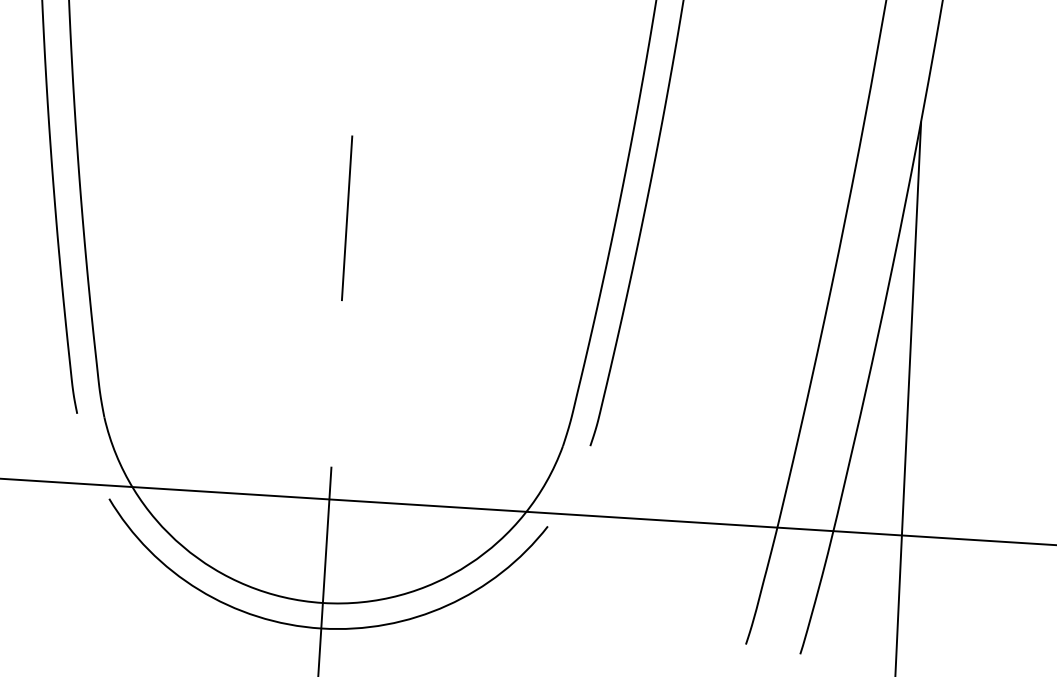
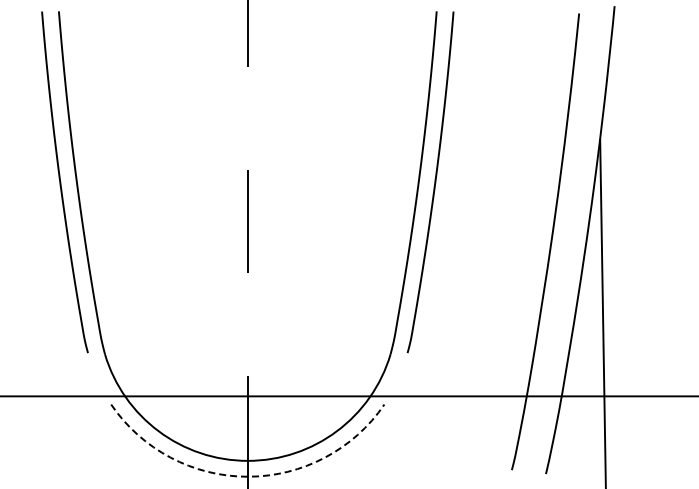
arc: (320, 628) -> (247, 476), solid -> dashed

